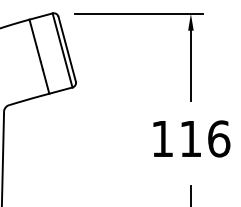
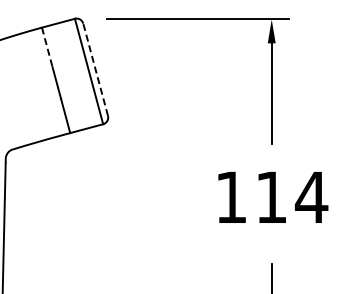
line: (33, 33) -> (47, 47), solid -> dashed
line: (67, 49) -> (95, 69), solid -> dashed
text: (218, 138) -> (311, 197), 116 -> 114

